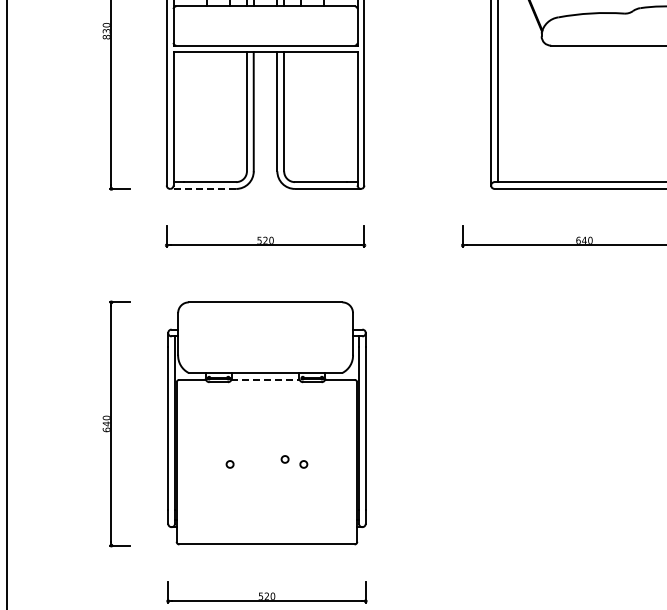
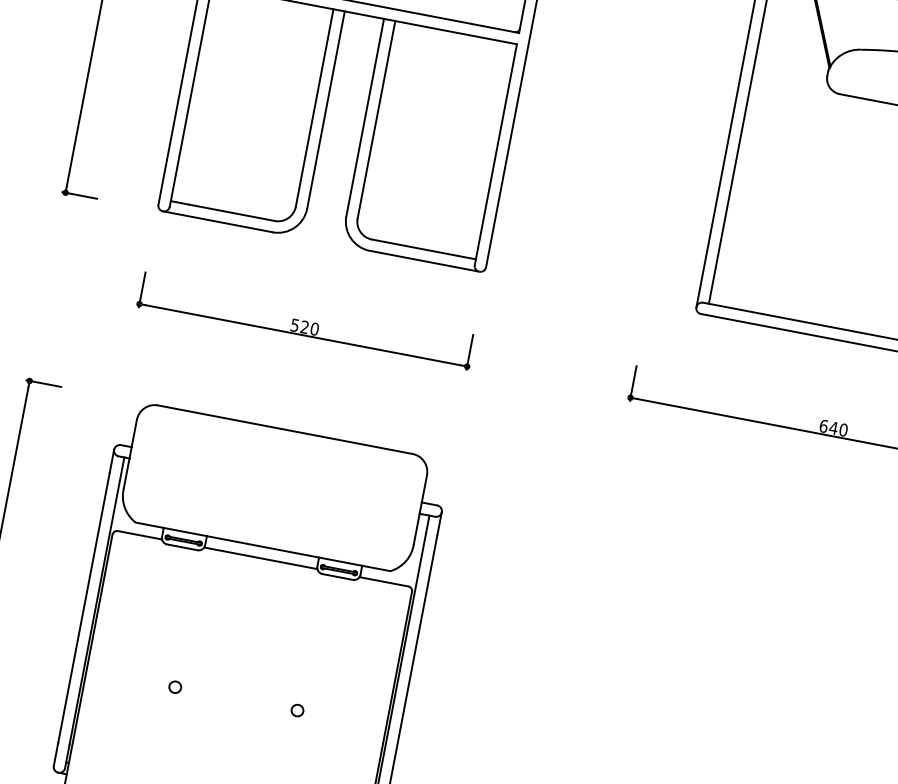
line: (202, 188) -> (216, 220), dashed -> solid
line: (266, 379) -> (262, 557), dashed -> solid
curve: (282, 459) -> (263, 695), removed

